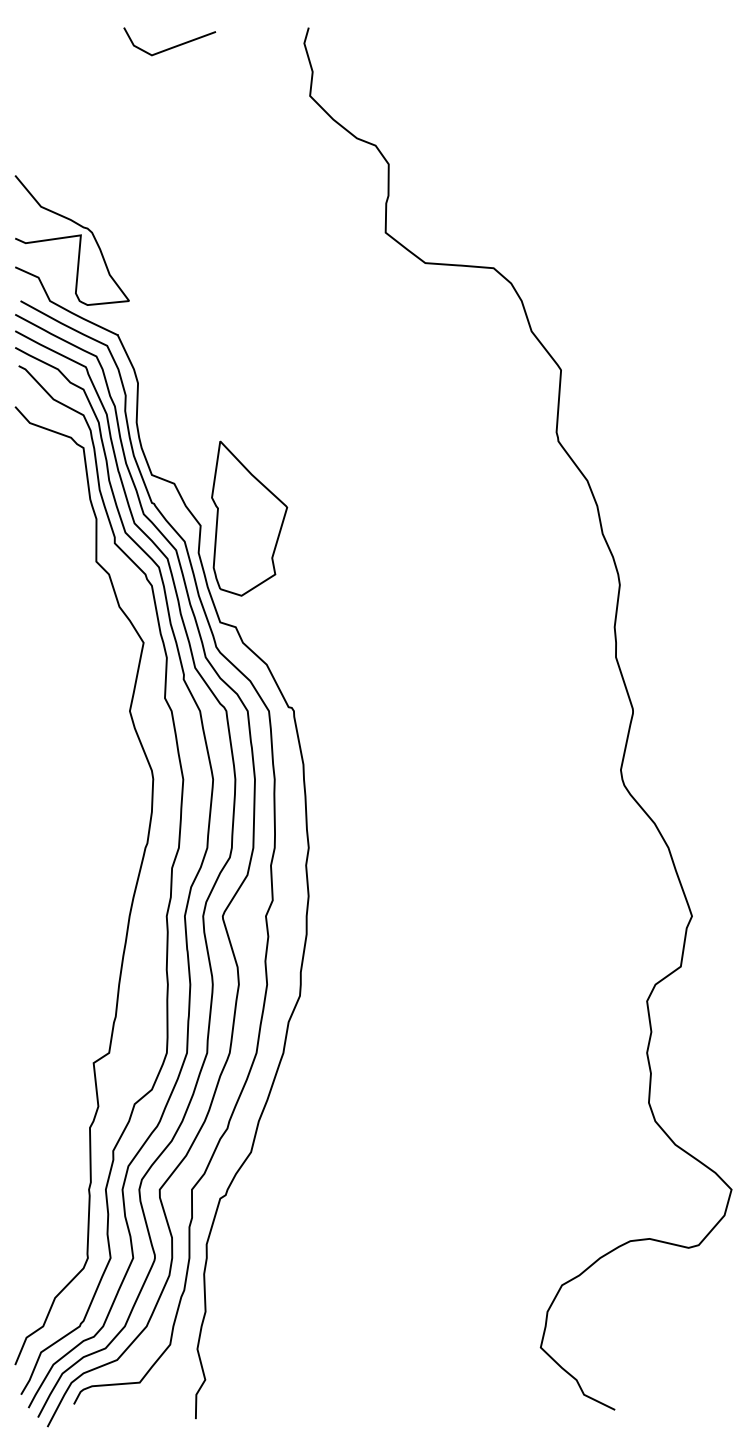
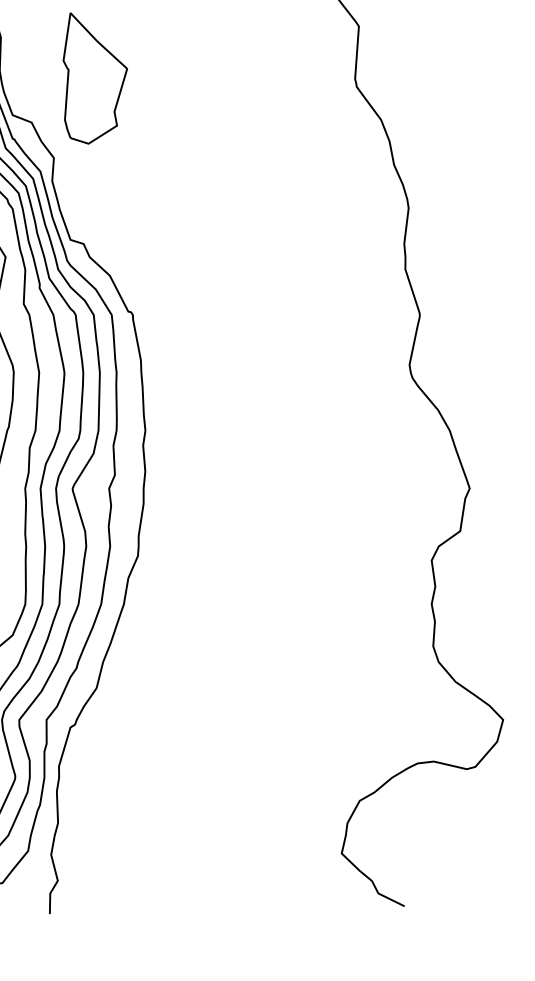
part: (249, 518) -> (95, 78), moved

